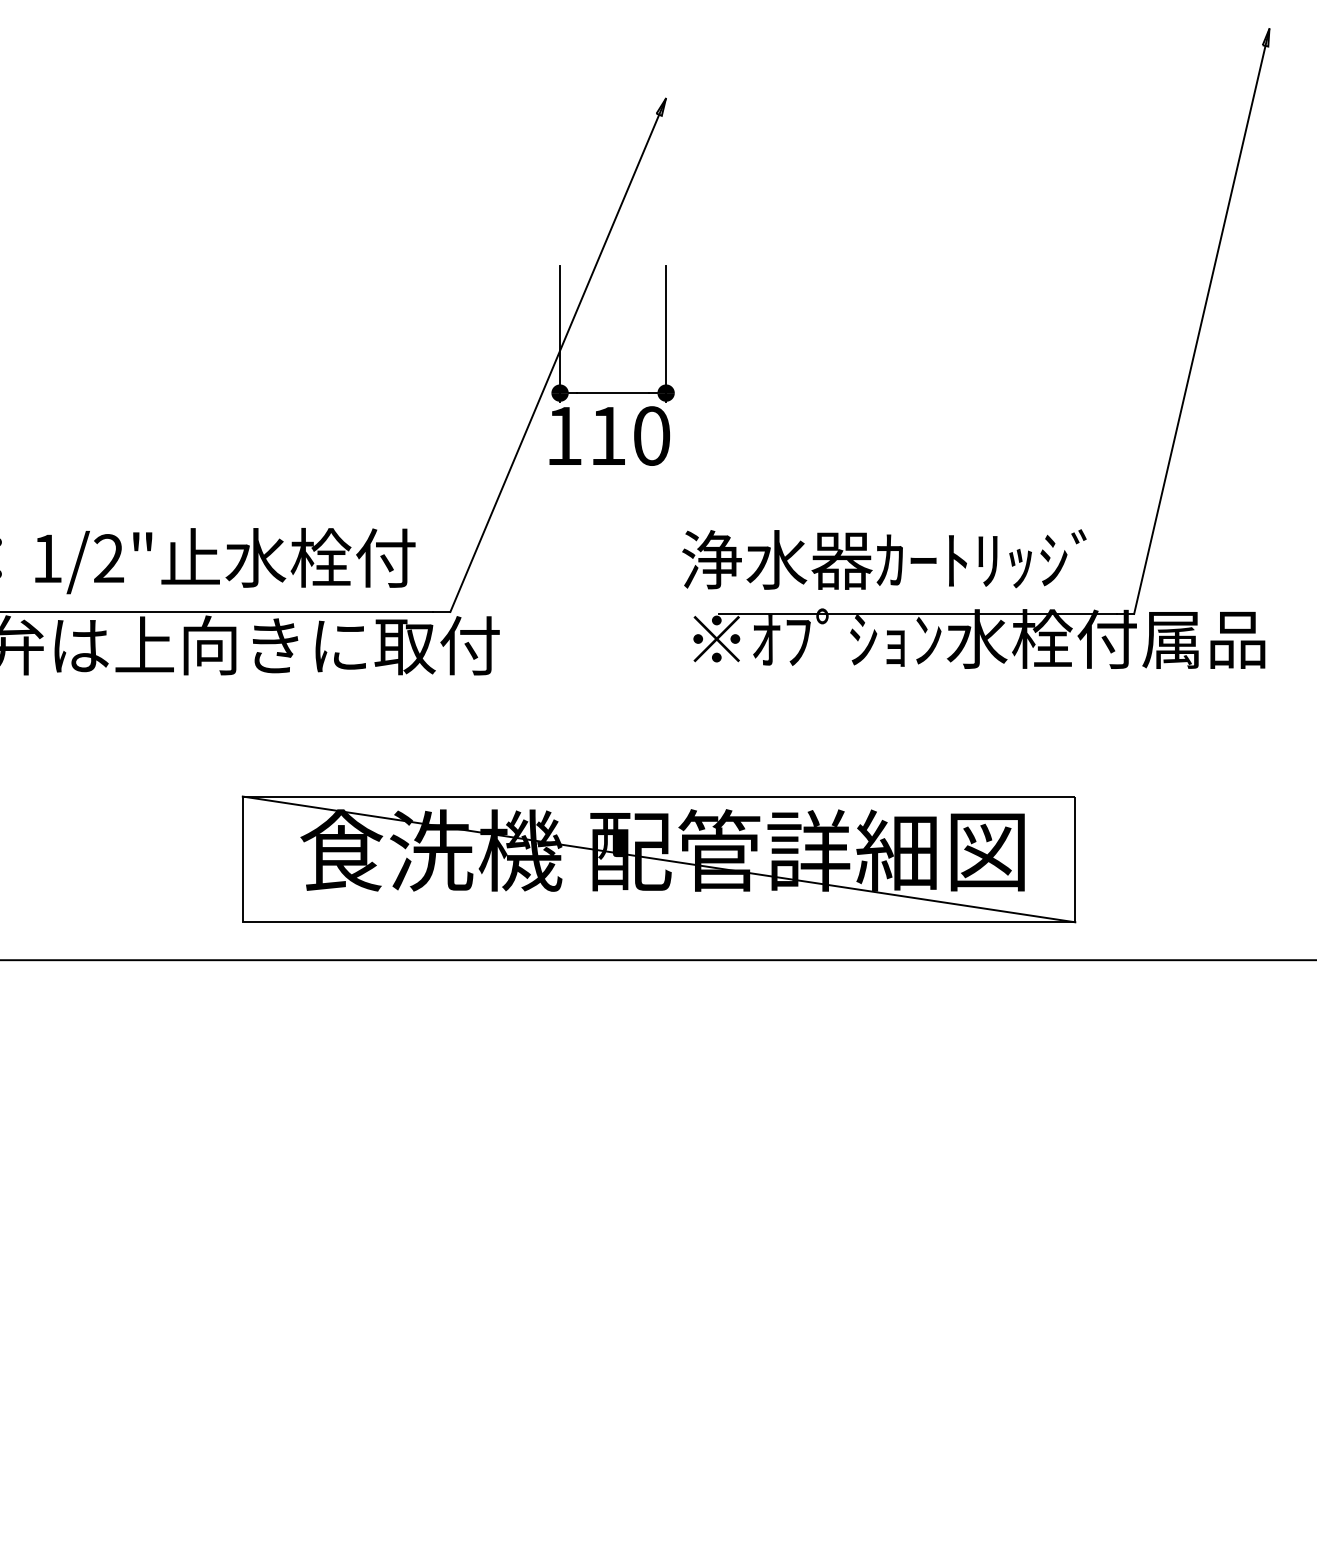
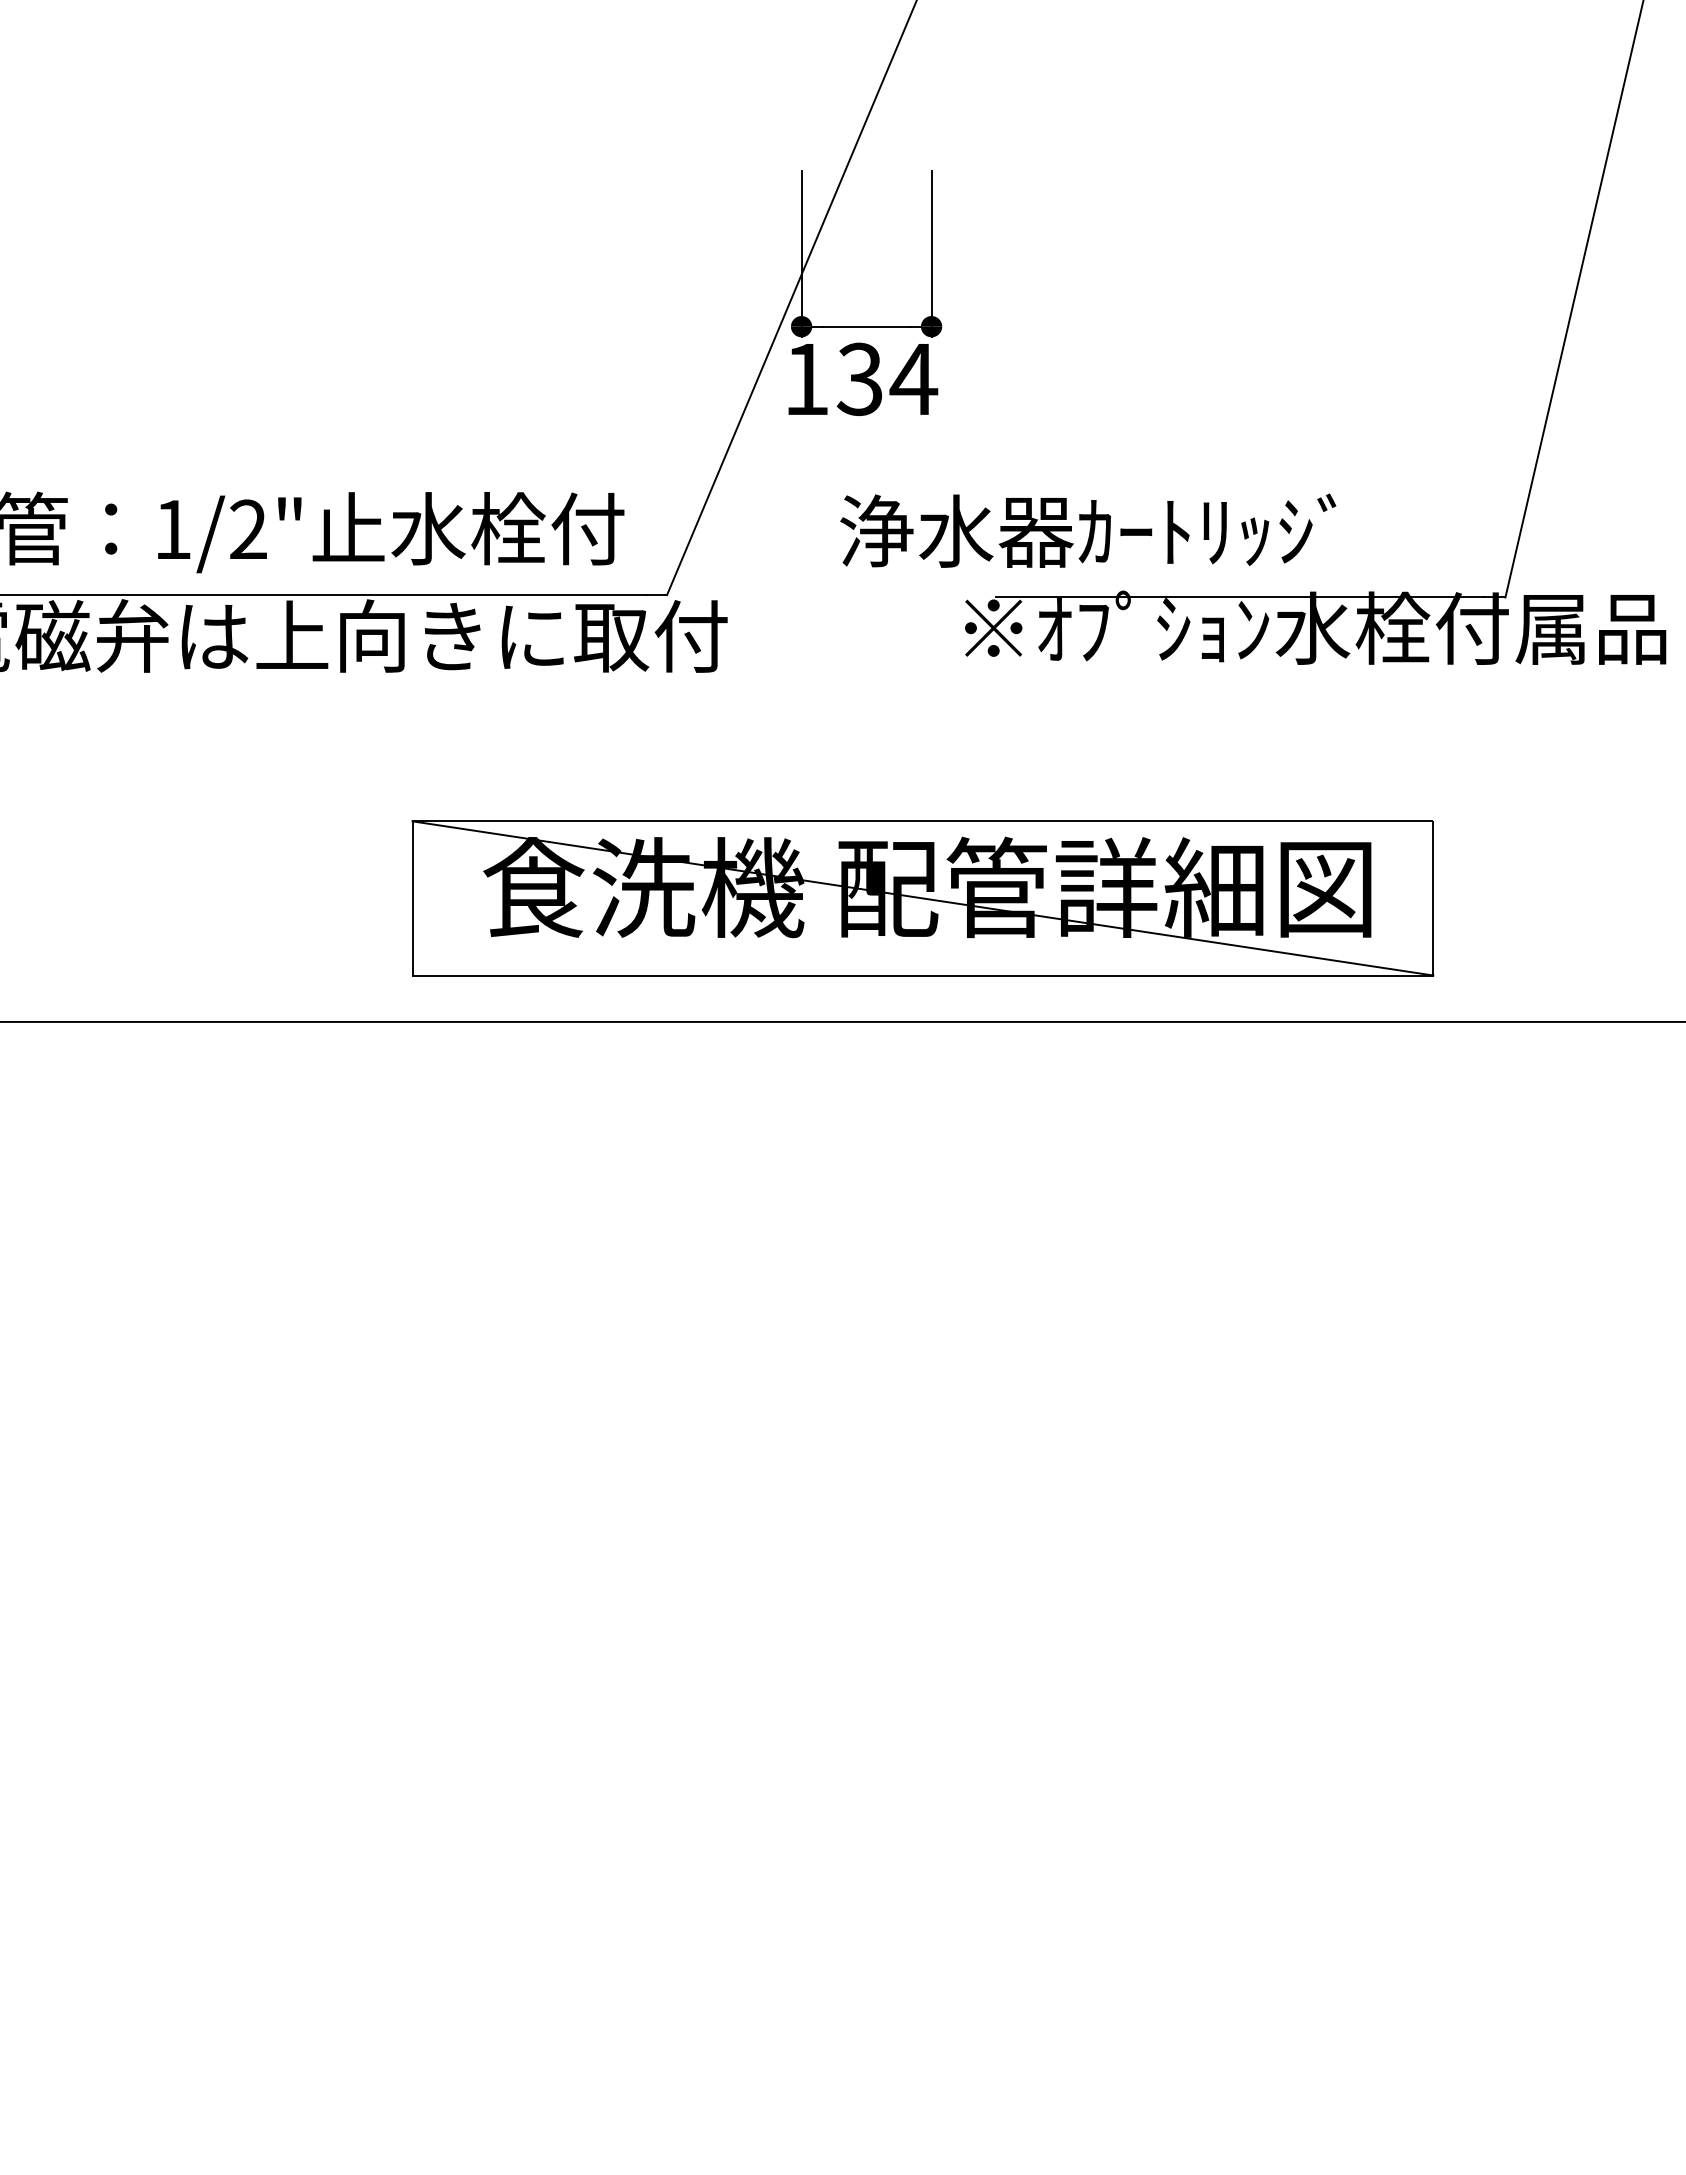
text: (630, 436) -> (887, 379), 110 -> 134
text: (884, 559) -> (1088, 530), moved

